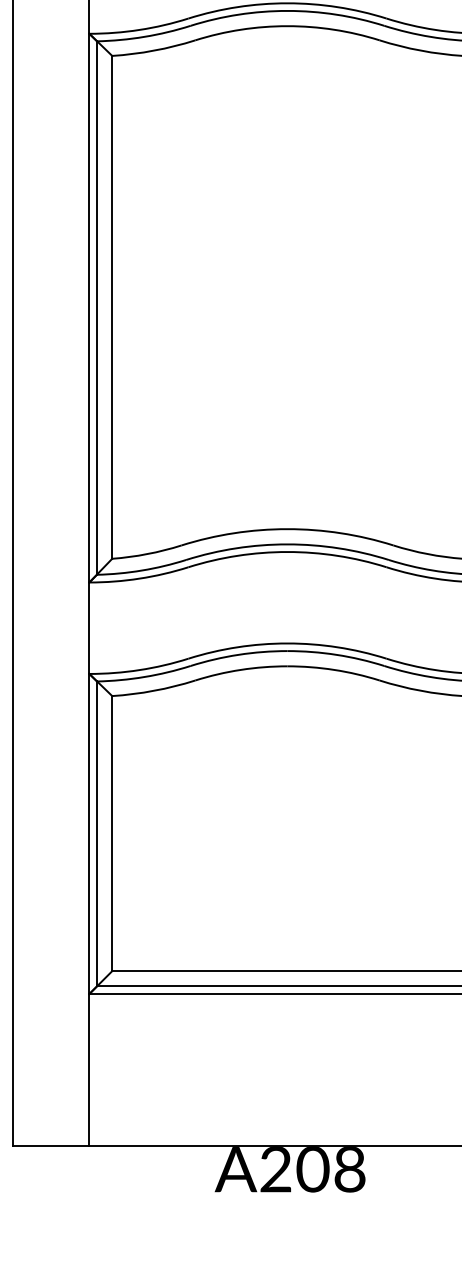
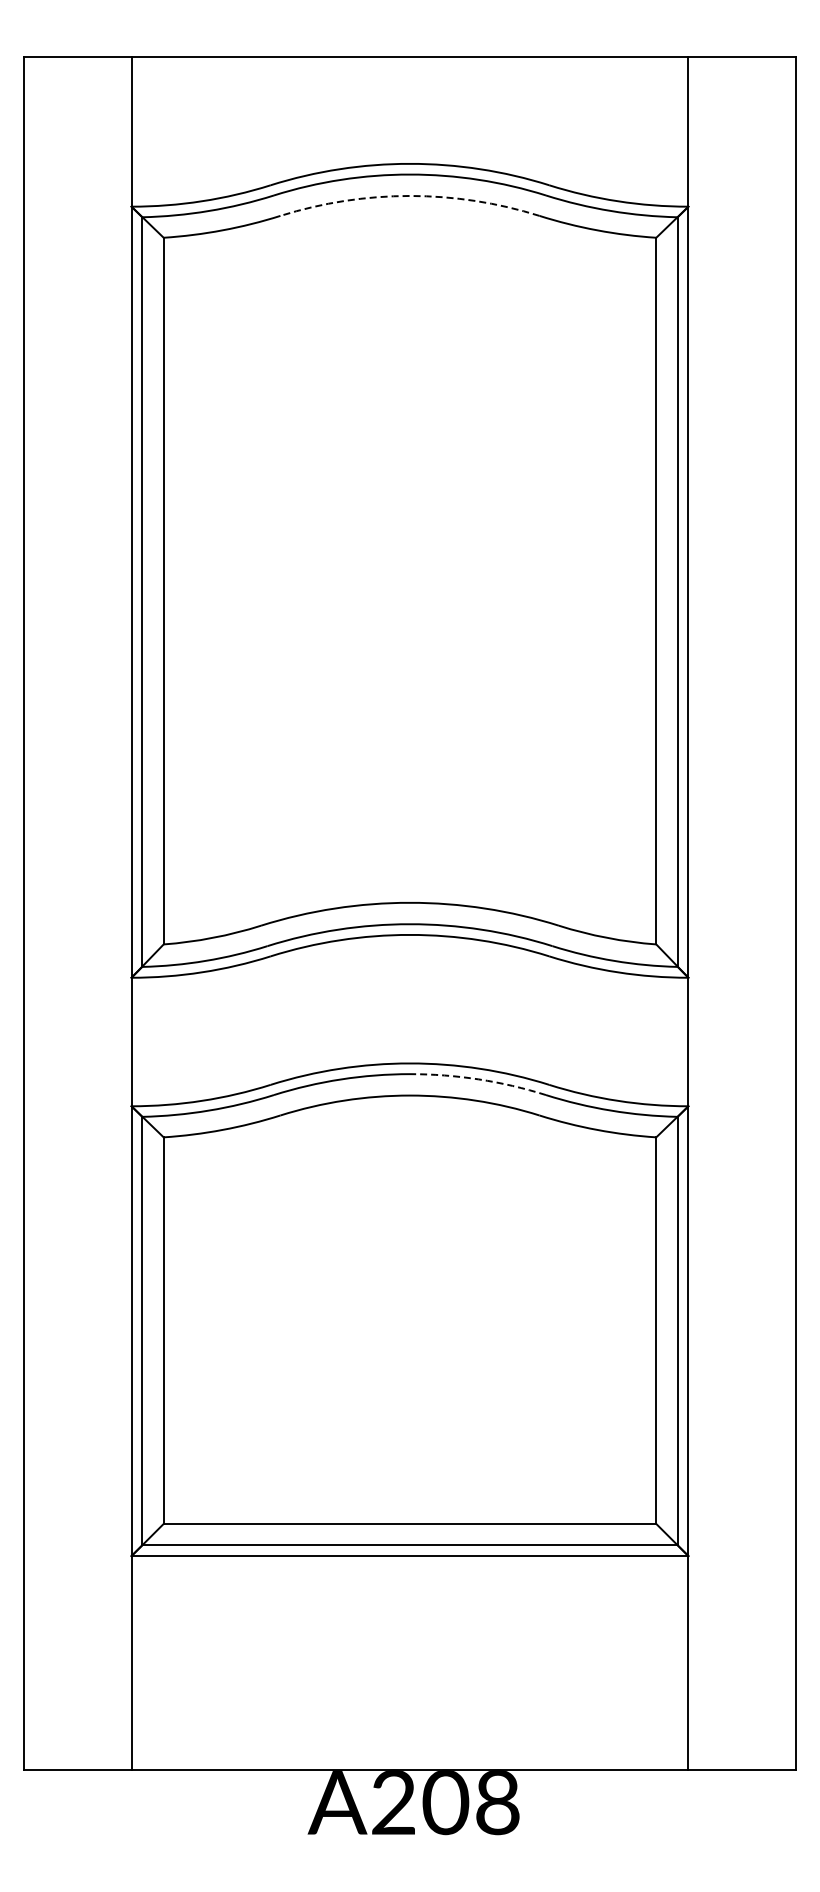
arc: (287, 25) -> (409, 195), solid -> dashed
arc: (336, 654) -> (478, 1079), solid -> dashed

